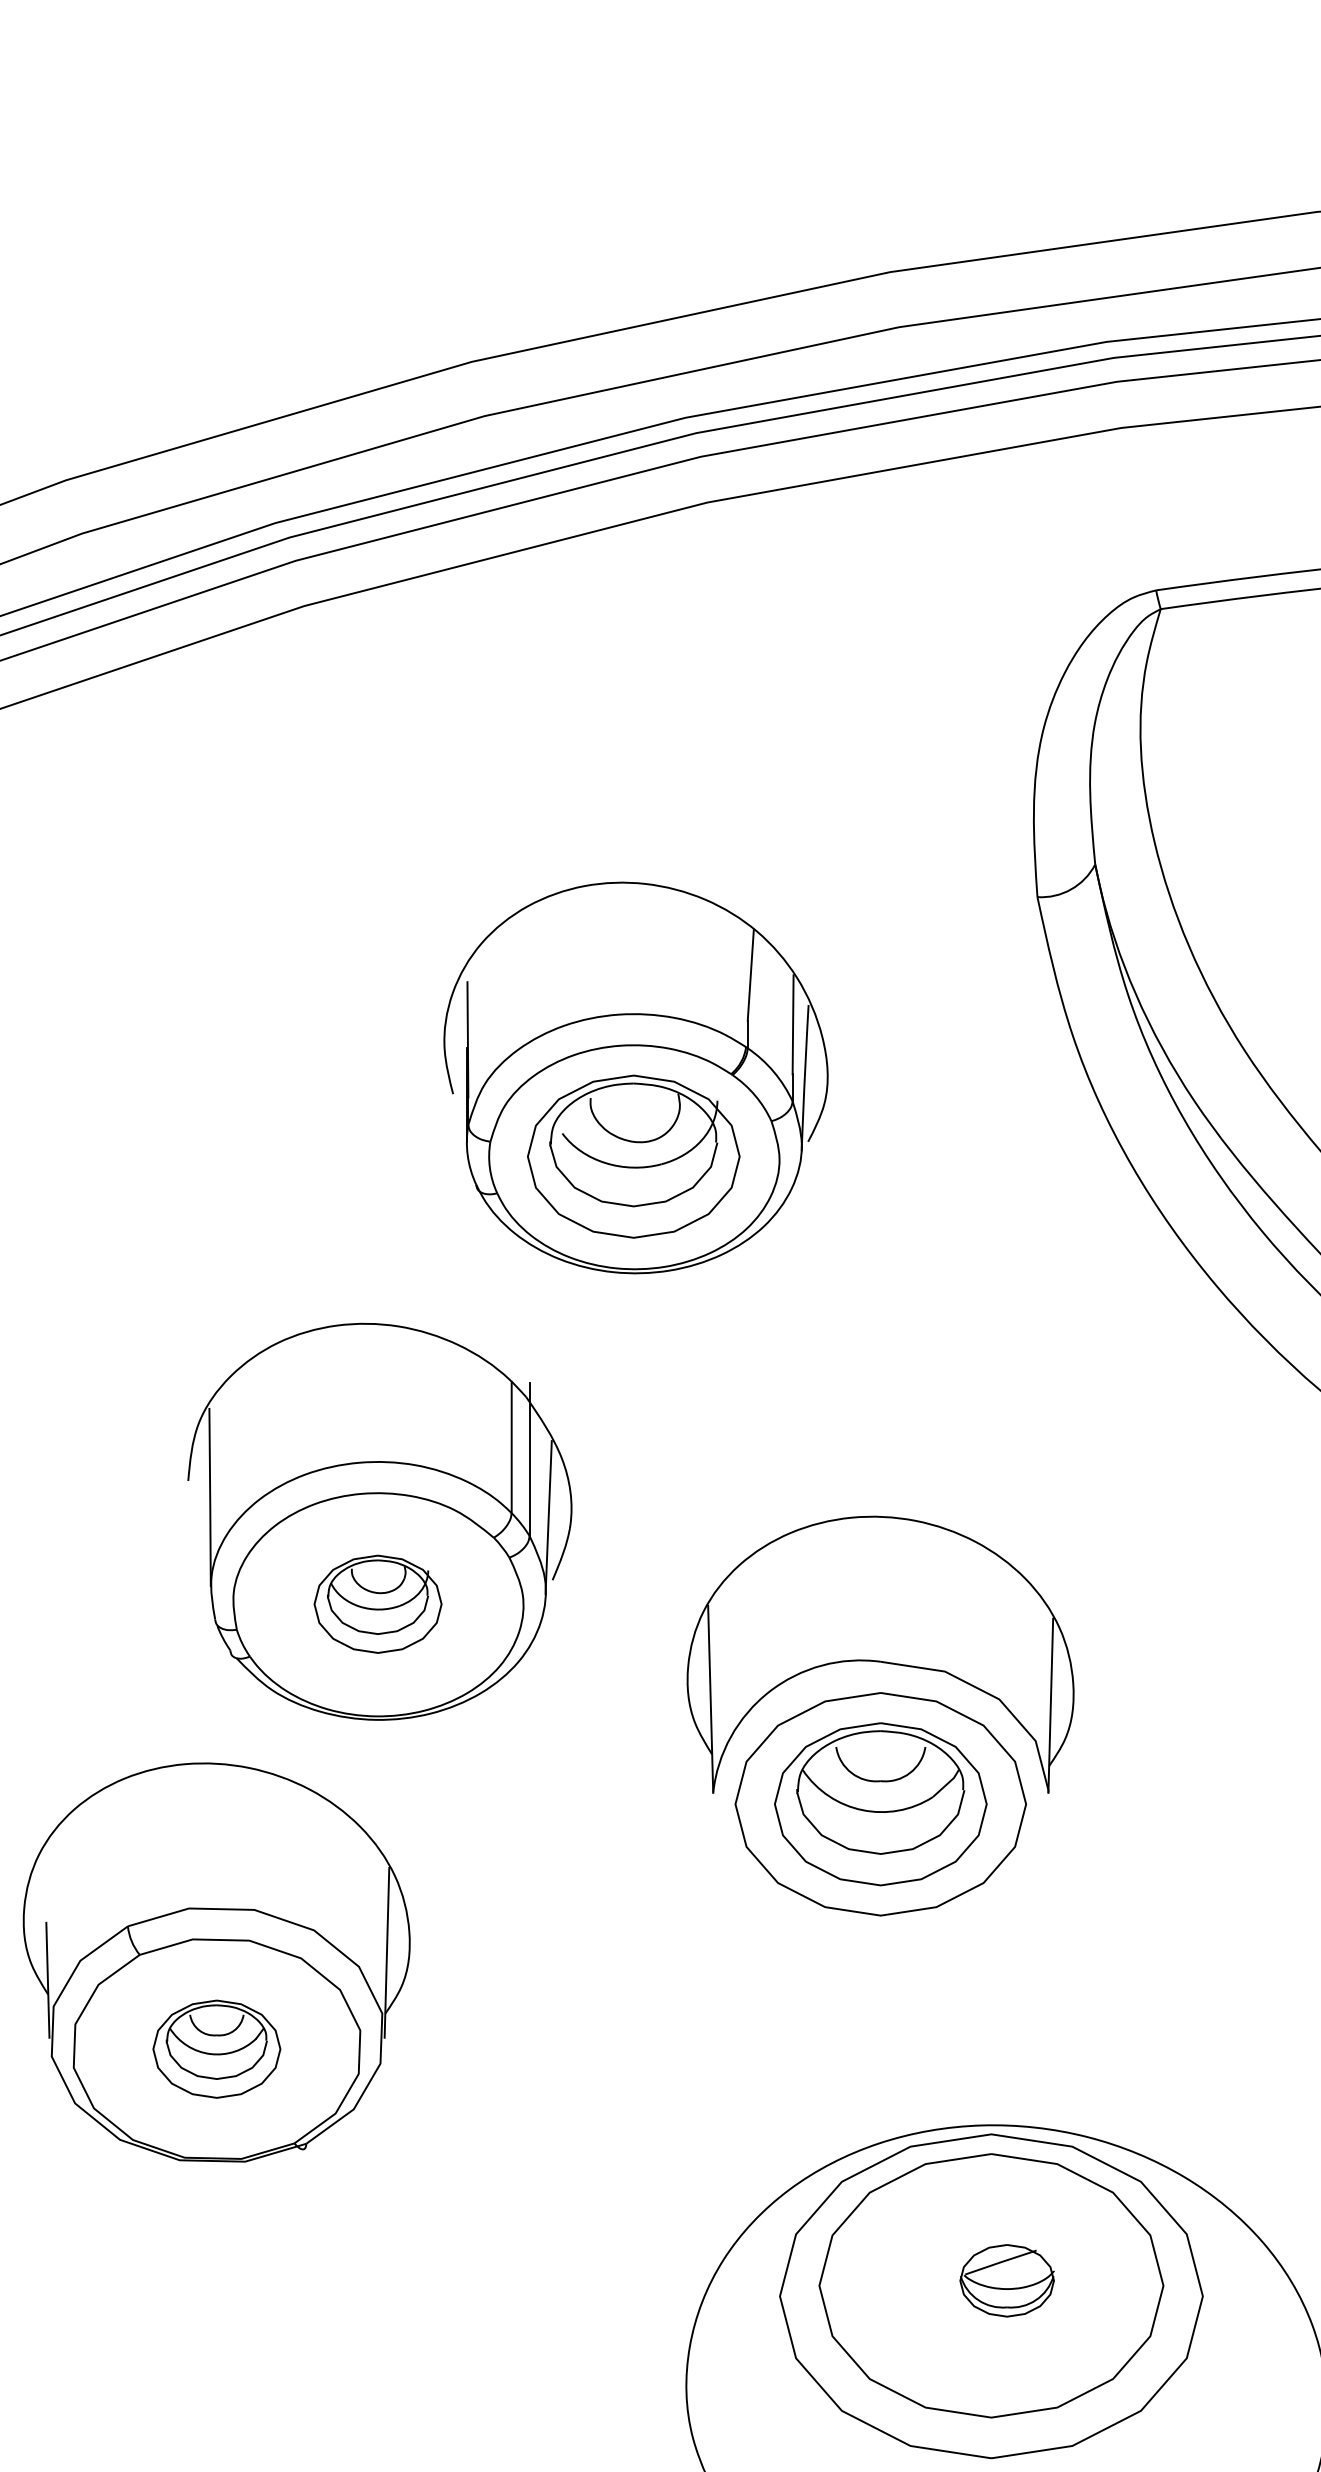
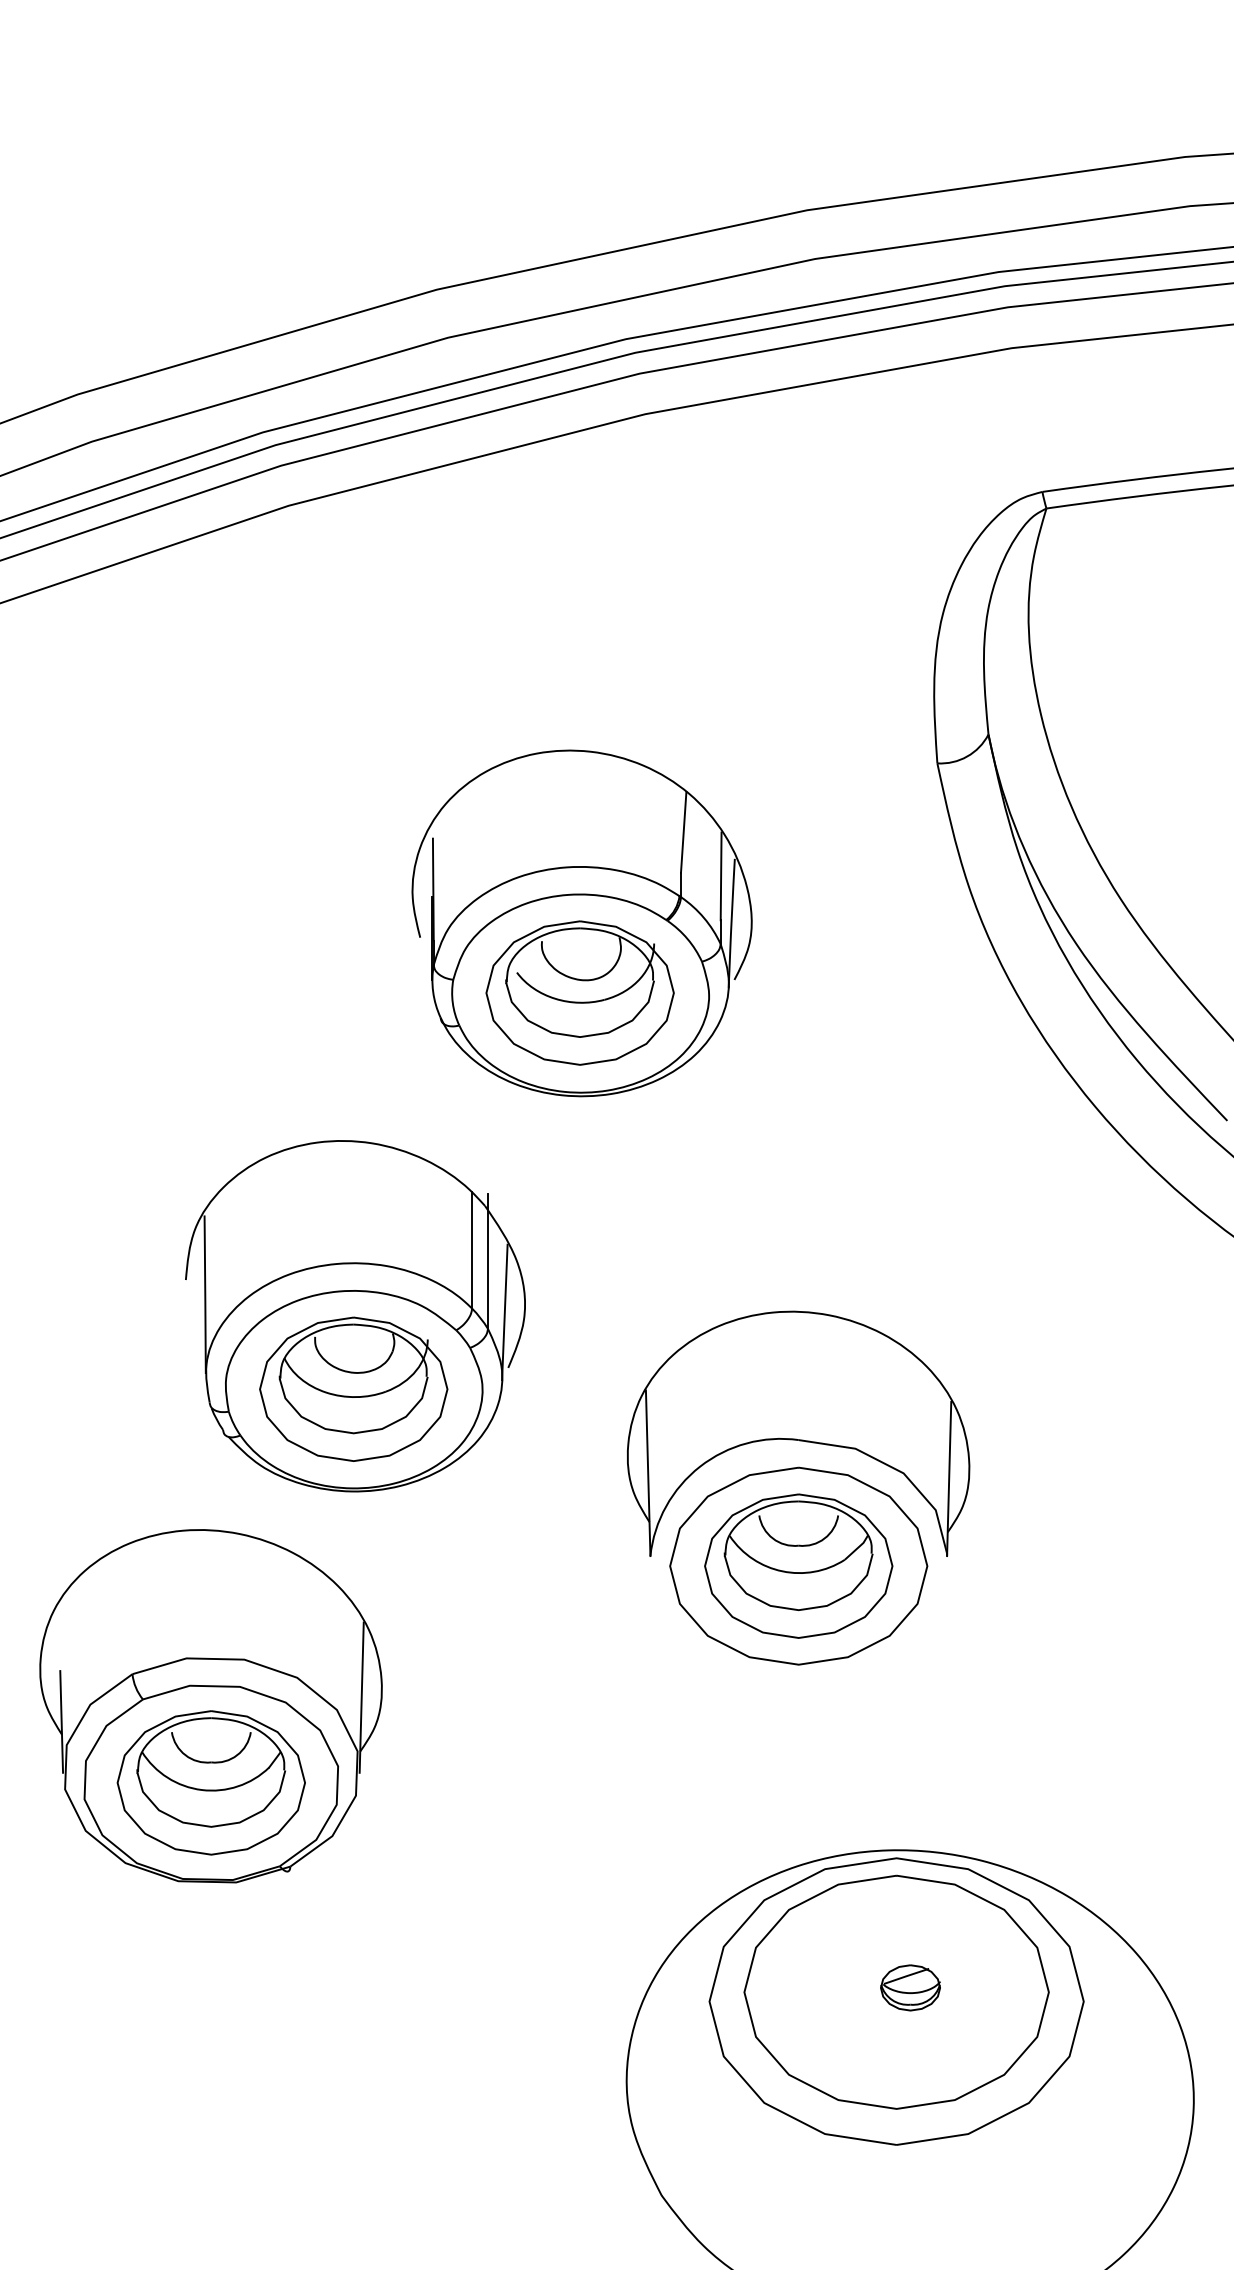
part: (377, 1603) -> (353, 1388), size x1.67
part: (216, 2048) -> (210, 1782), size x1.67
part: (1007, 2280) -> (910, 1987), size x0.71

